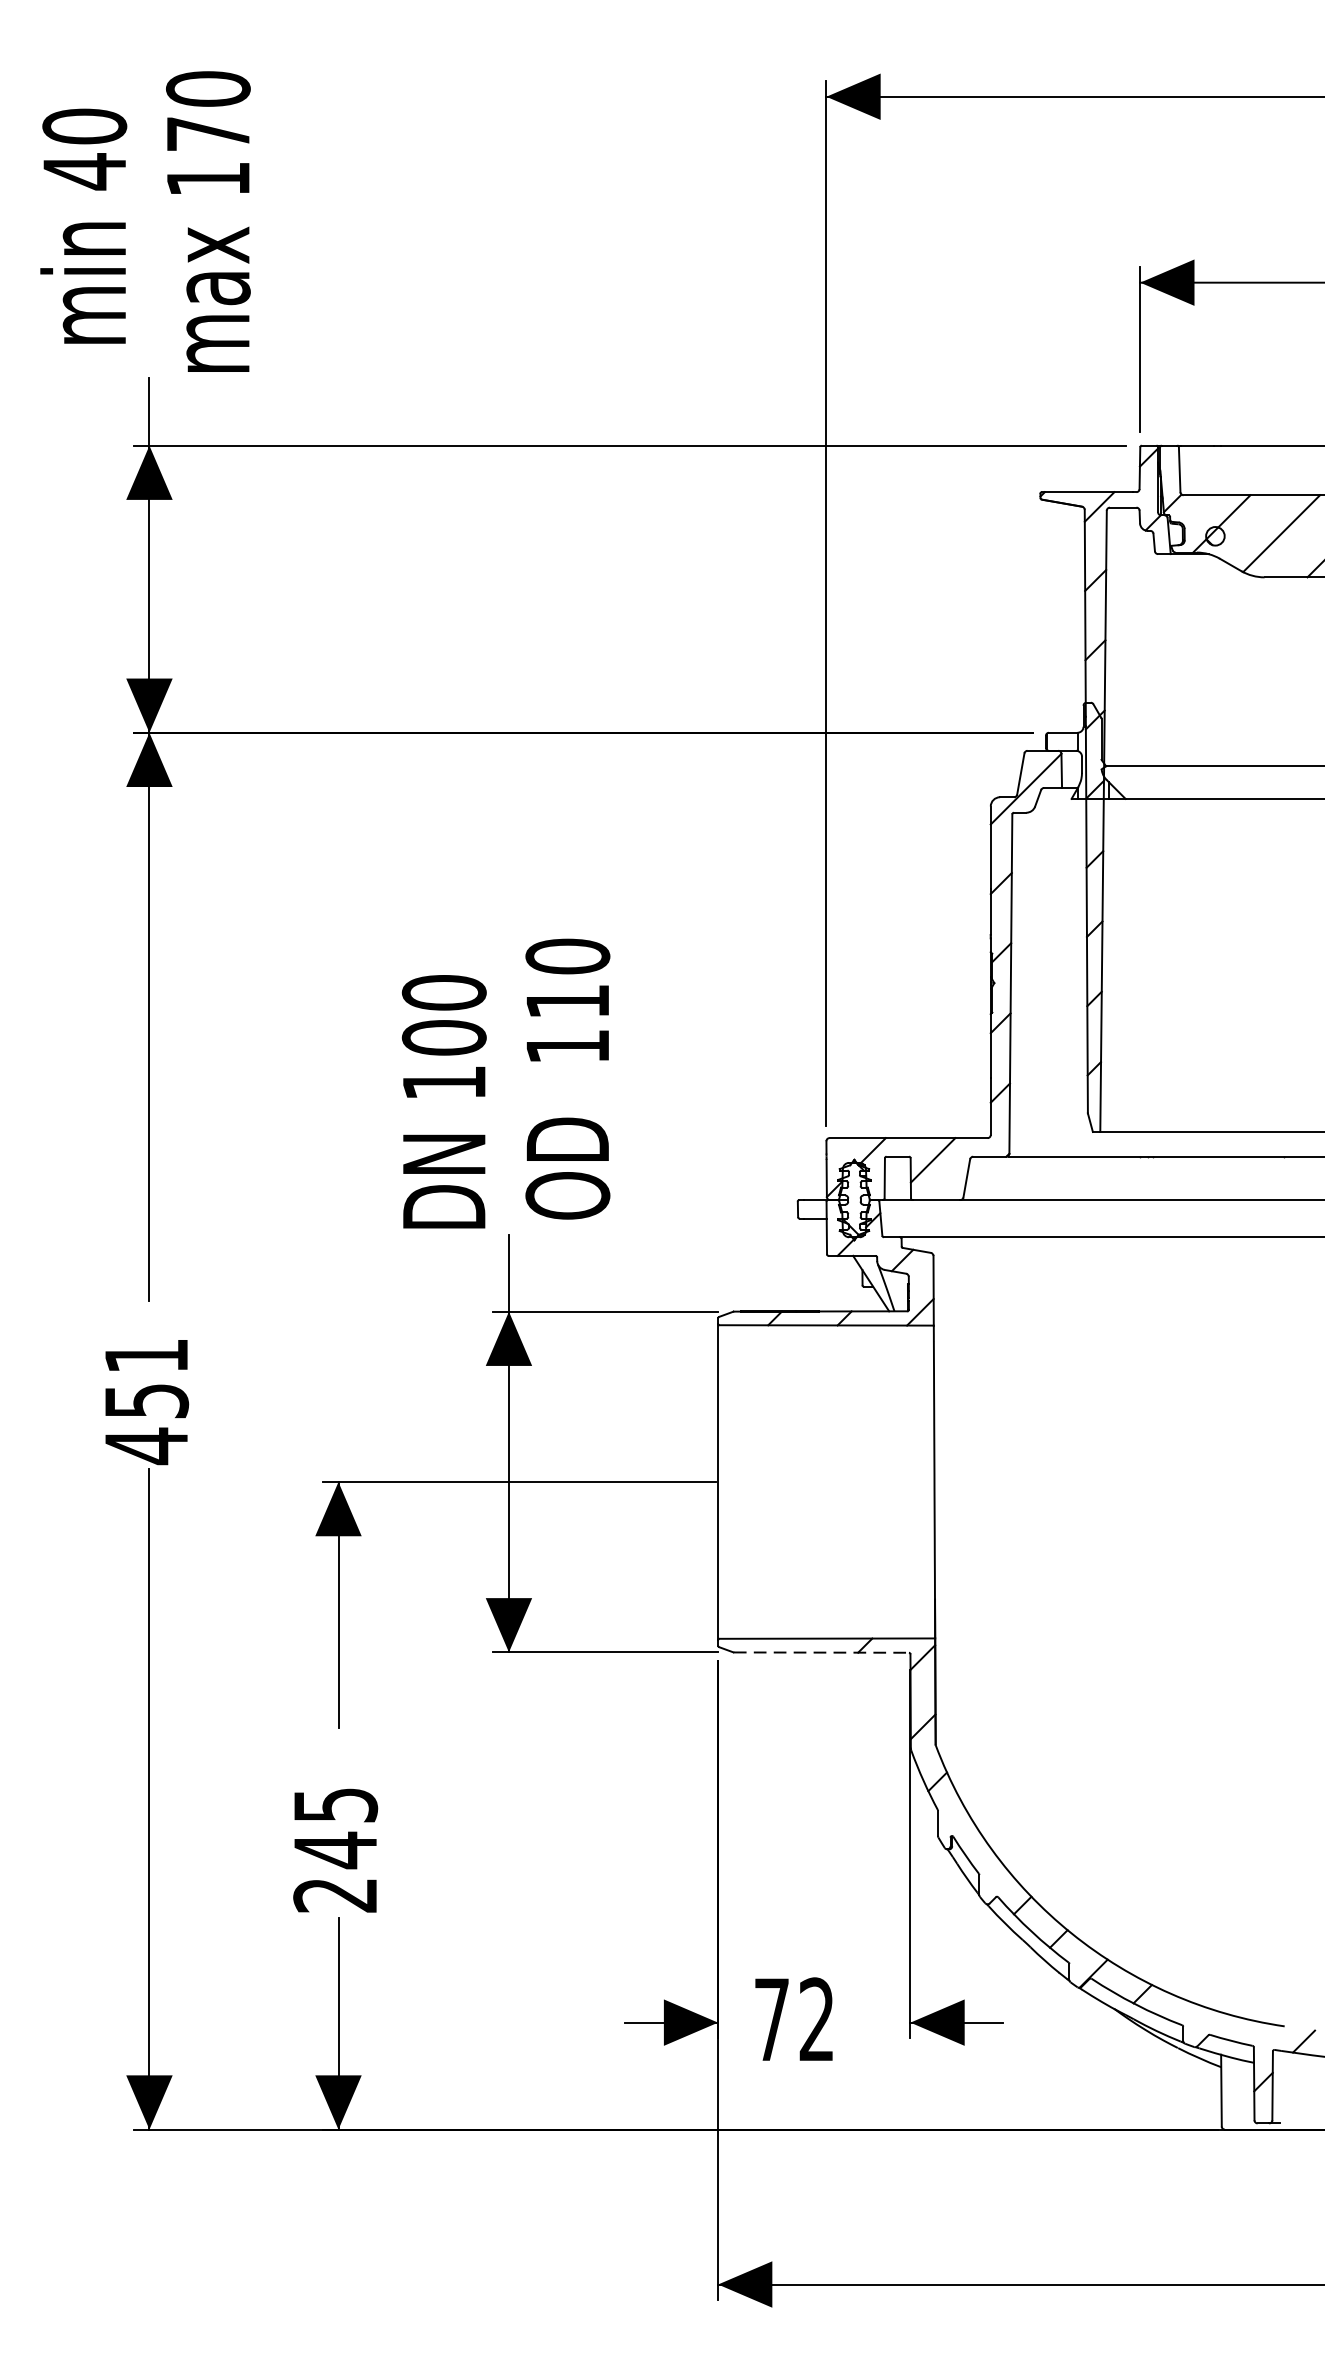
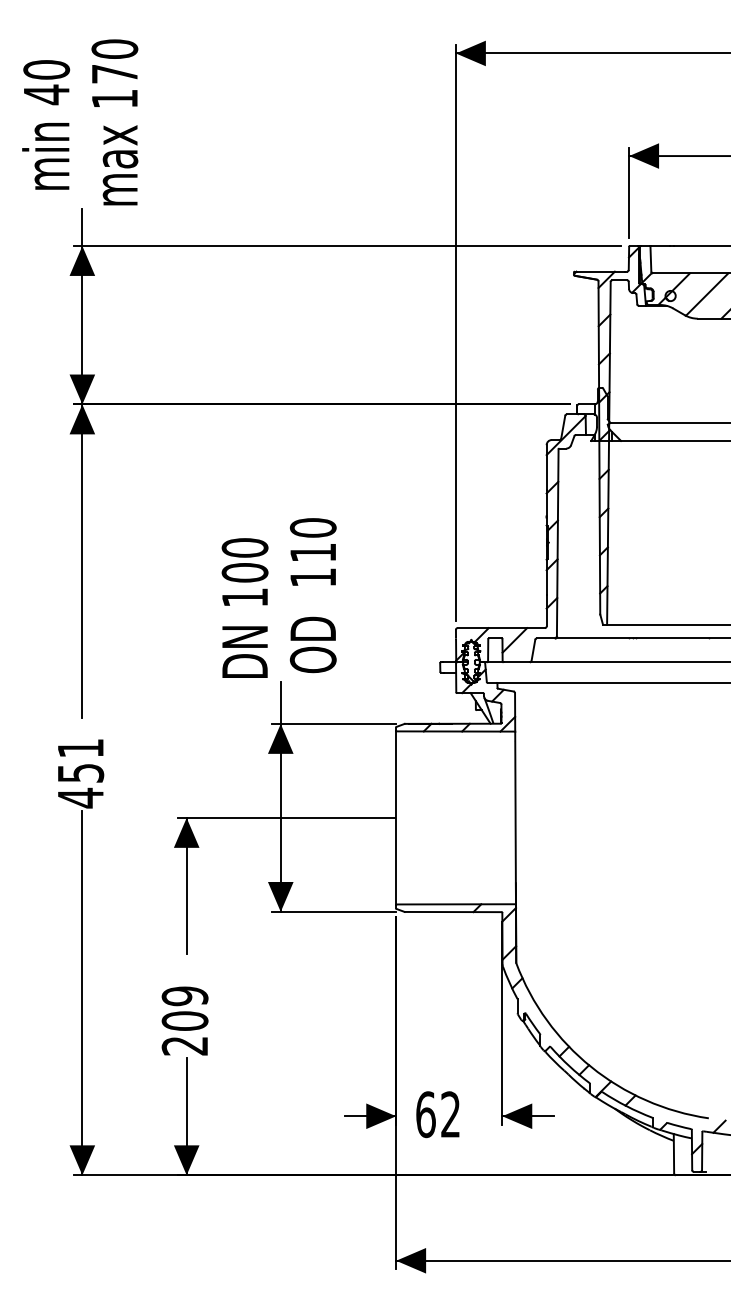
line: (821, 1653) -> (453, 912), dashed -> solid
text: (334, 1827) -> (184, 1008), 245 -> 209
text: (771, 2019) -> (425, 1114), 72 -> 62

